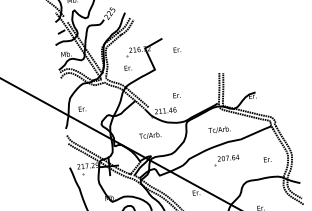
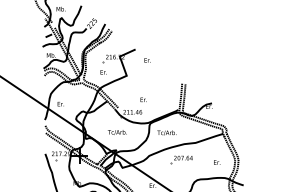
text: (219, 129) -> (166, 132), moved

